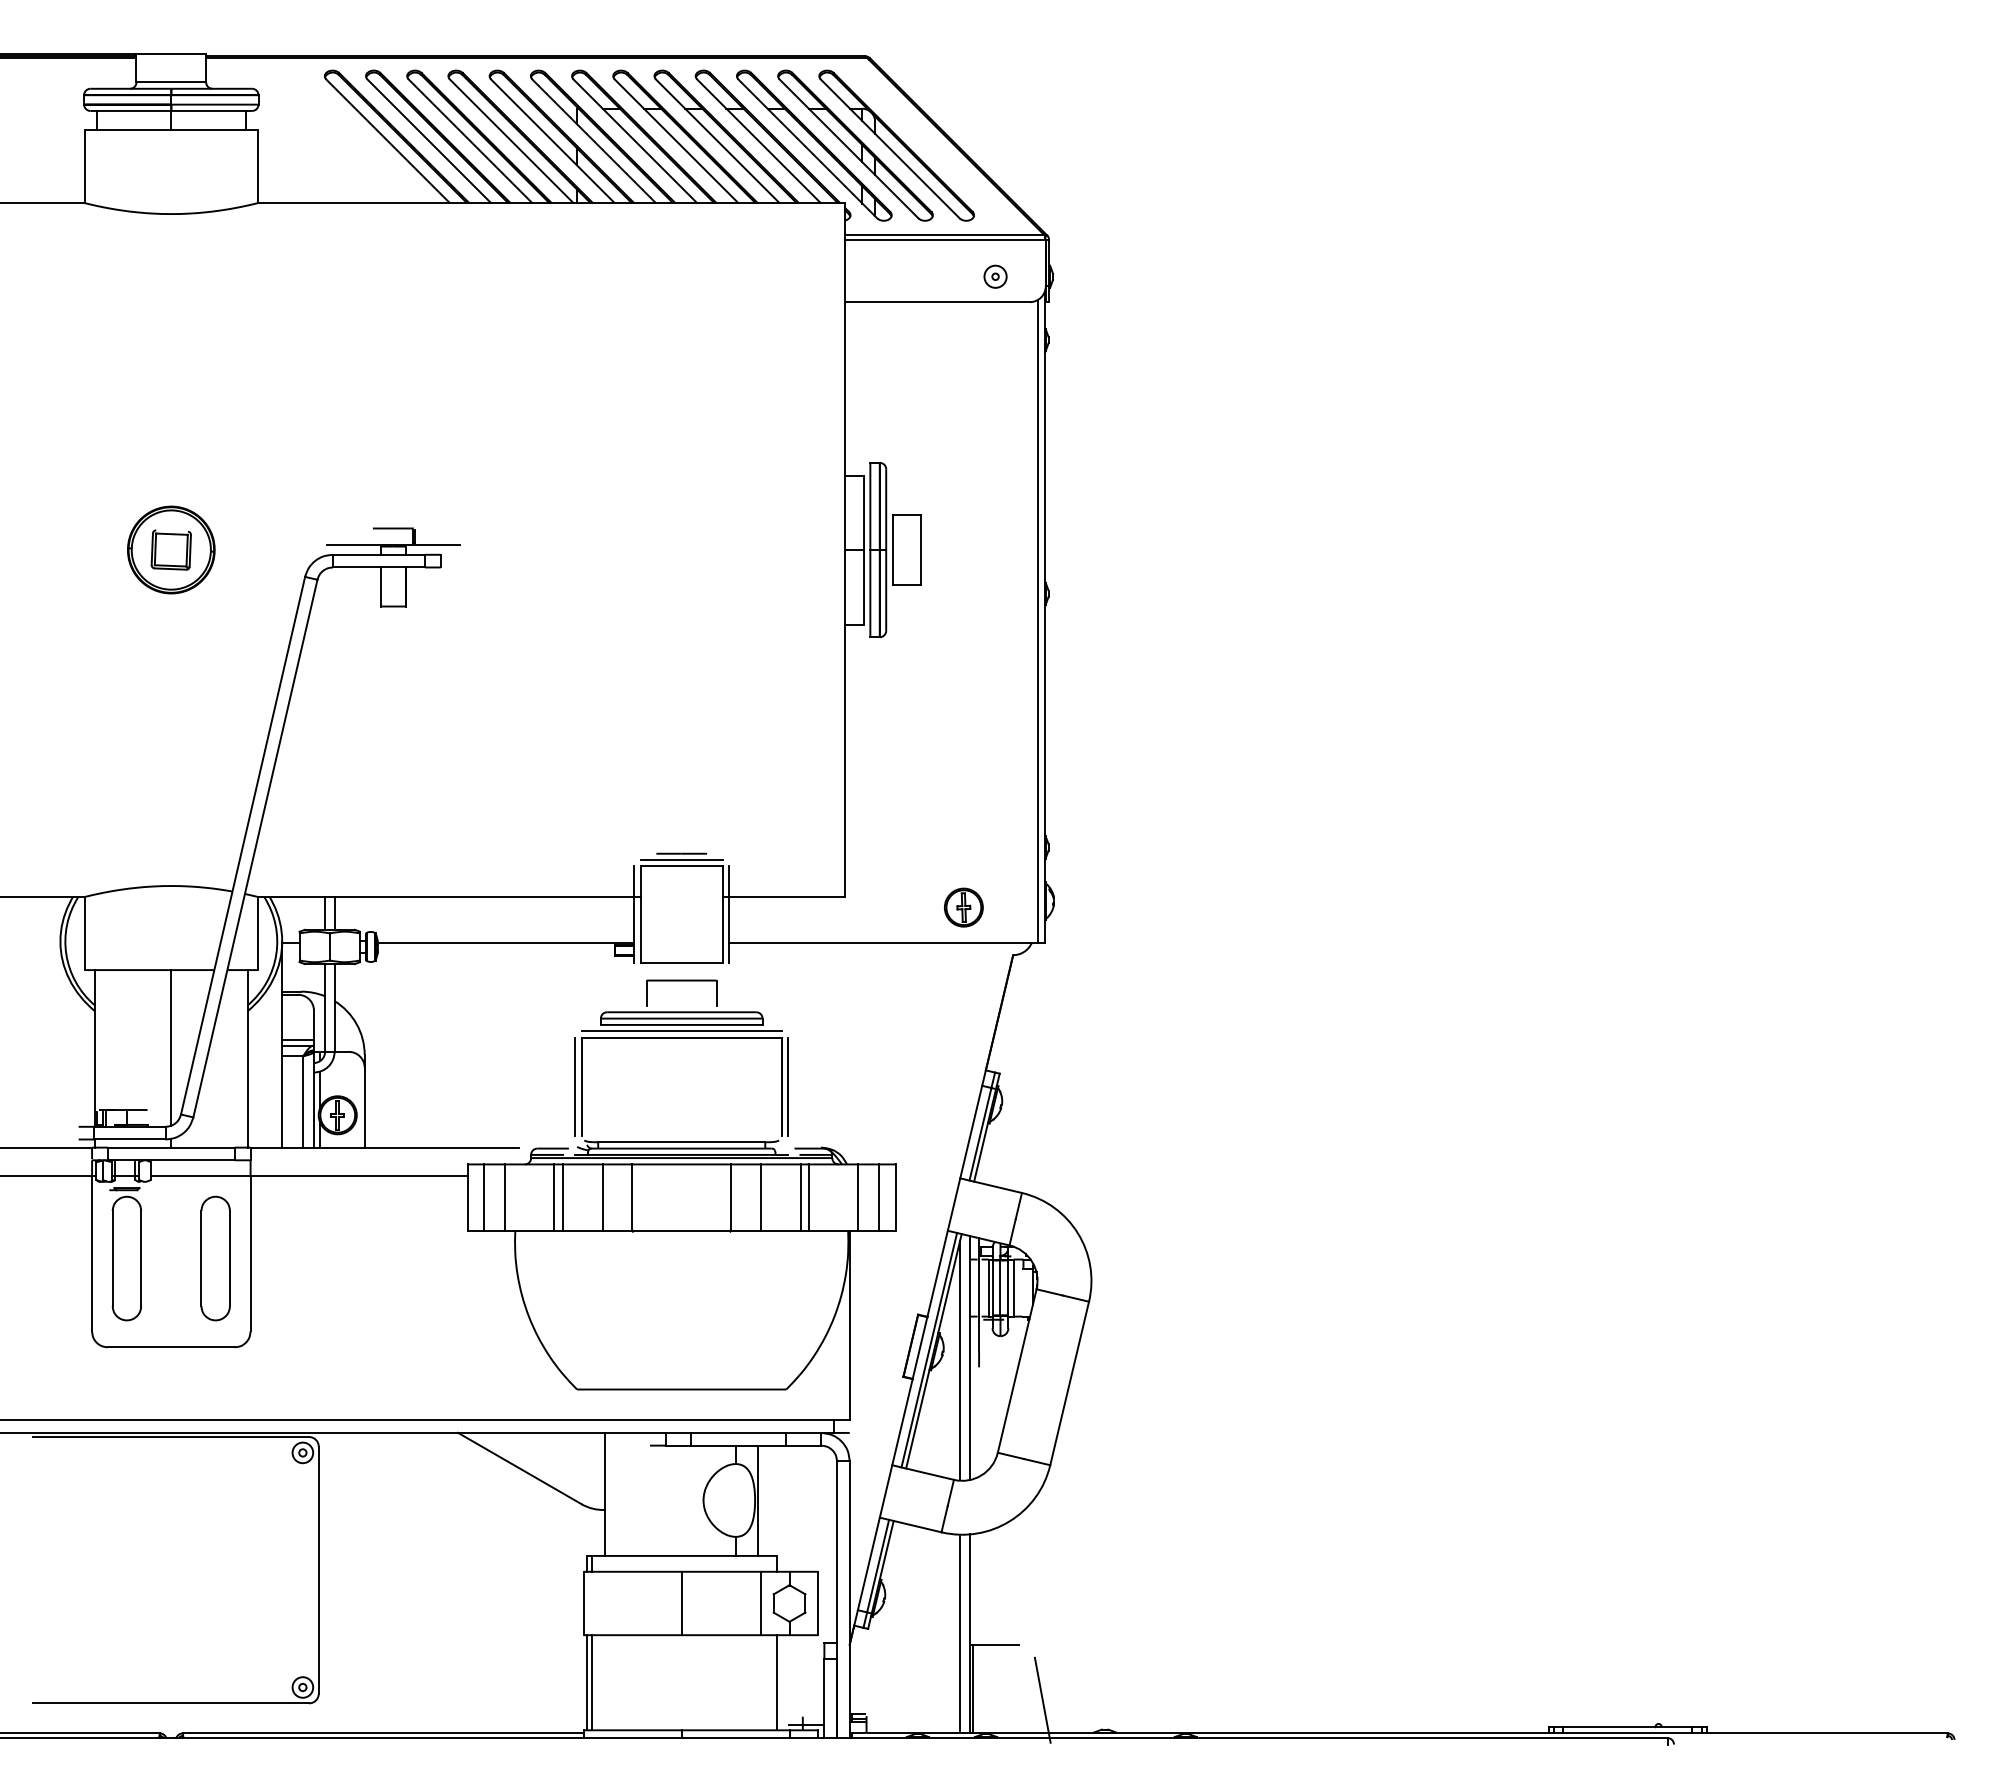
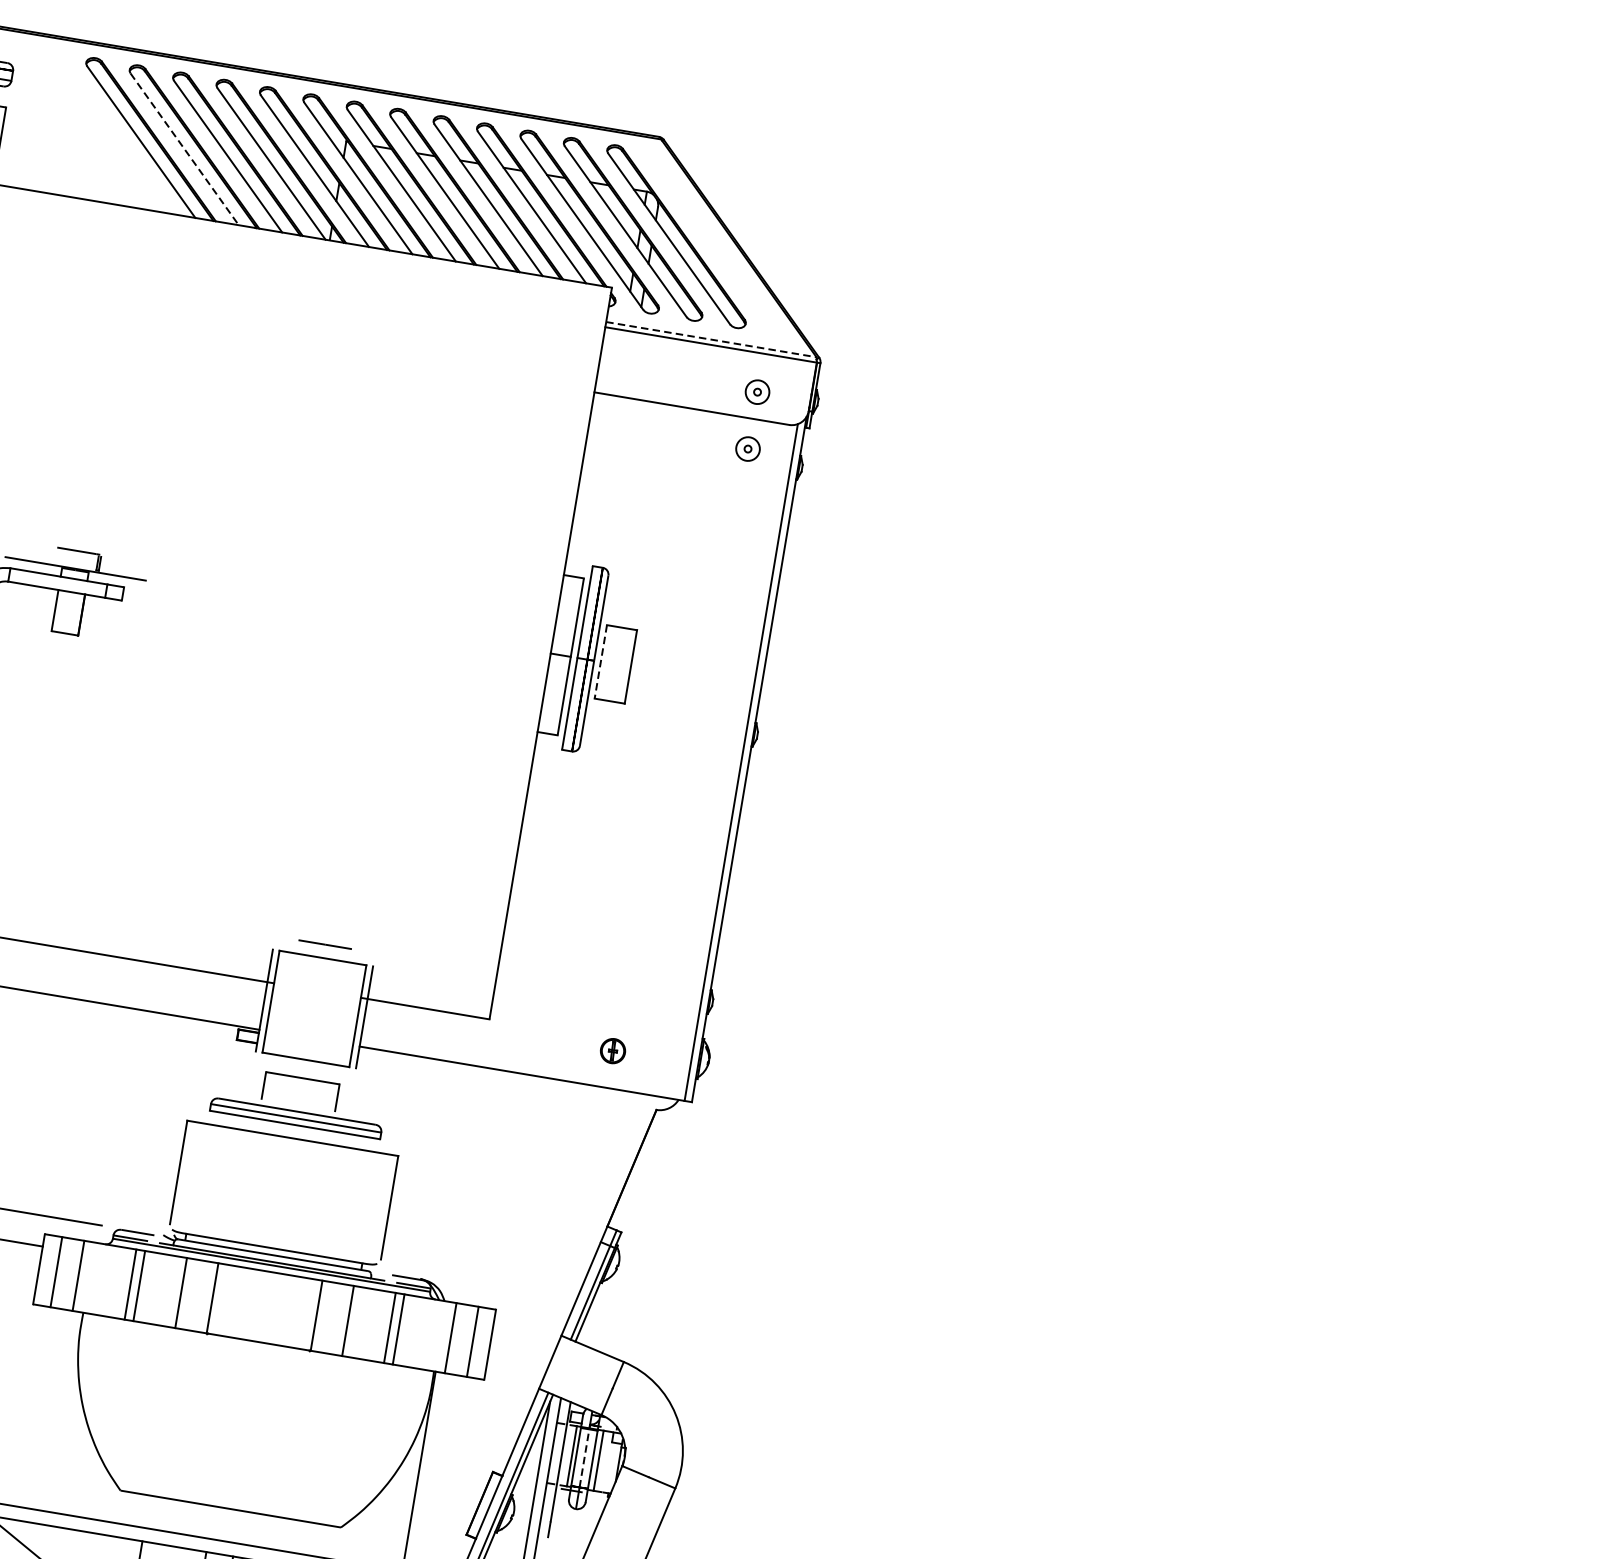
line: (429, 141) -> (185, 149), solid -> dashed
line: (944, 235) -> (711, 339), solid -> dashed
part: (995, 330) -> (748, 448), added
line: (892, 550) -> (600, 662), solid -> dashed
line: (681, 860) -> (323, 951), removed
part: (963, 907) -> (612, 1050), size x0.6
line: (681, 1031) -> (293, 1131), removed
line: (575, 1086) -> (172, 1171), removed
line: (788, 1086) -> (396, 1208), removed
line: (1000, 1288) -> (584, 1458), solid -> dashed

